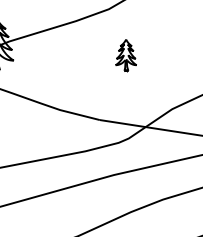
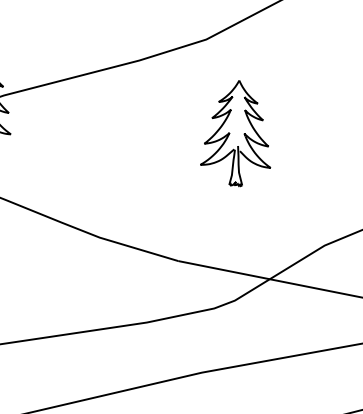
part: (125, 55) -> (235, 133), size x1.67

